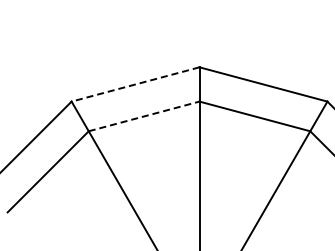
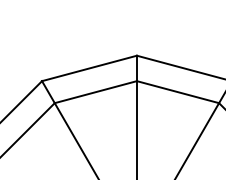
line: (135, 84) -> (89, 68), dashed -> solid
line: (144, 116) -> (96, 92), dashed -> solid

